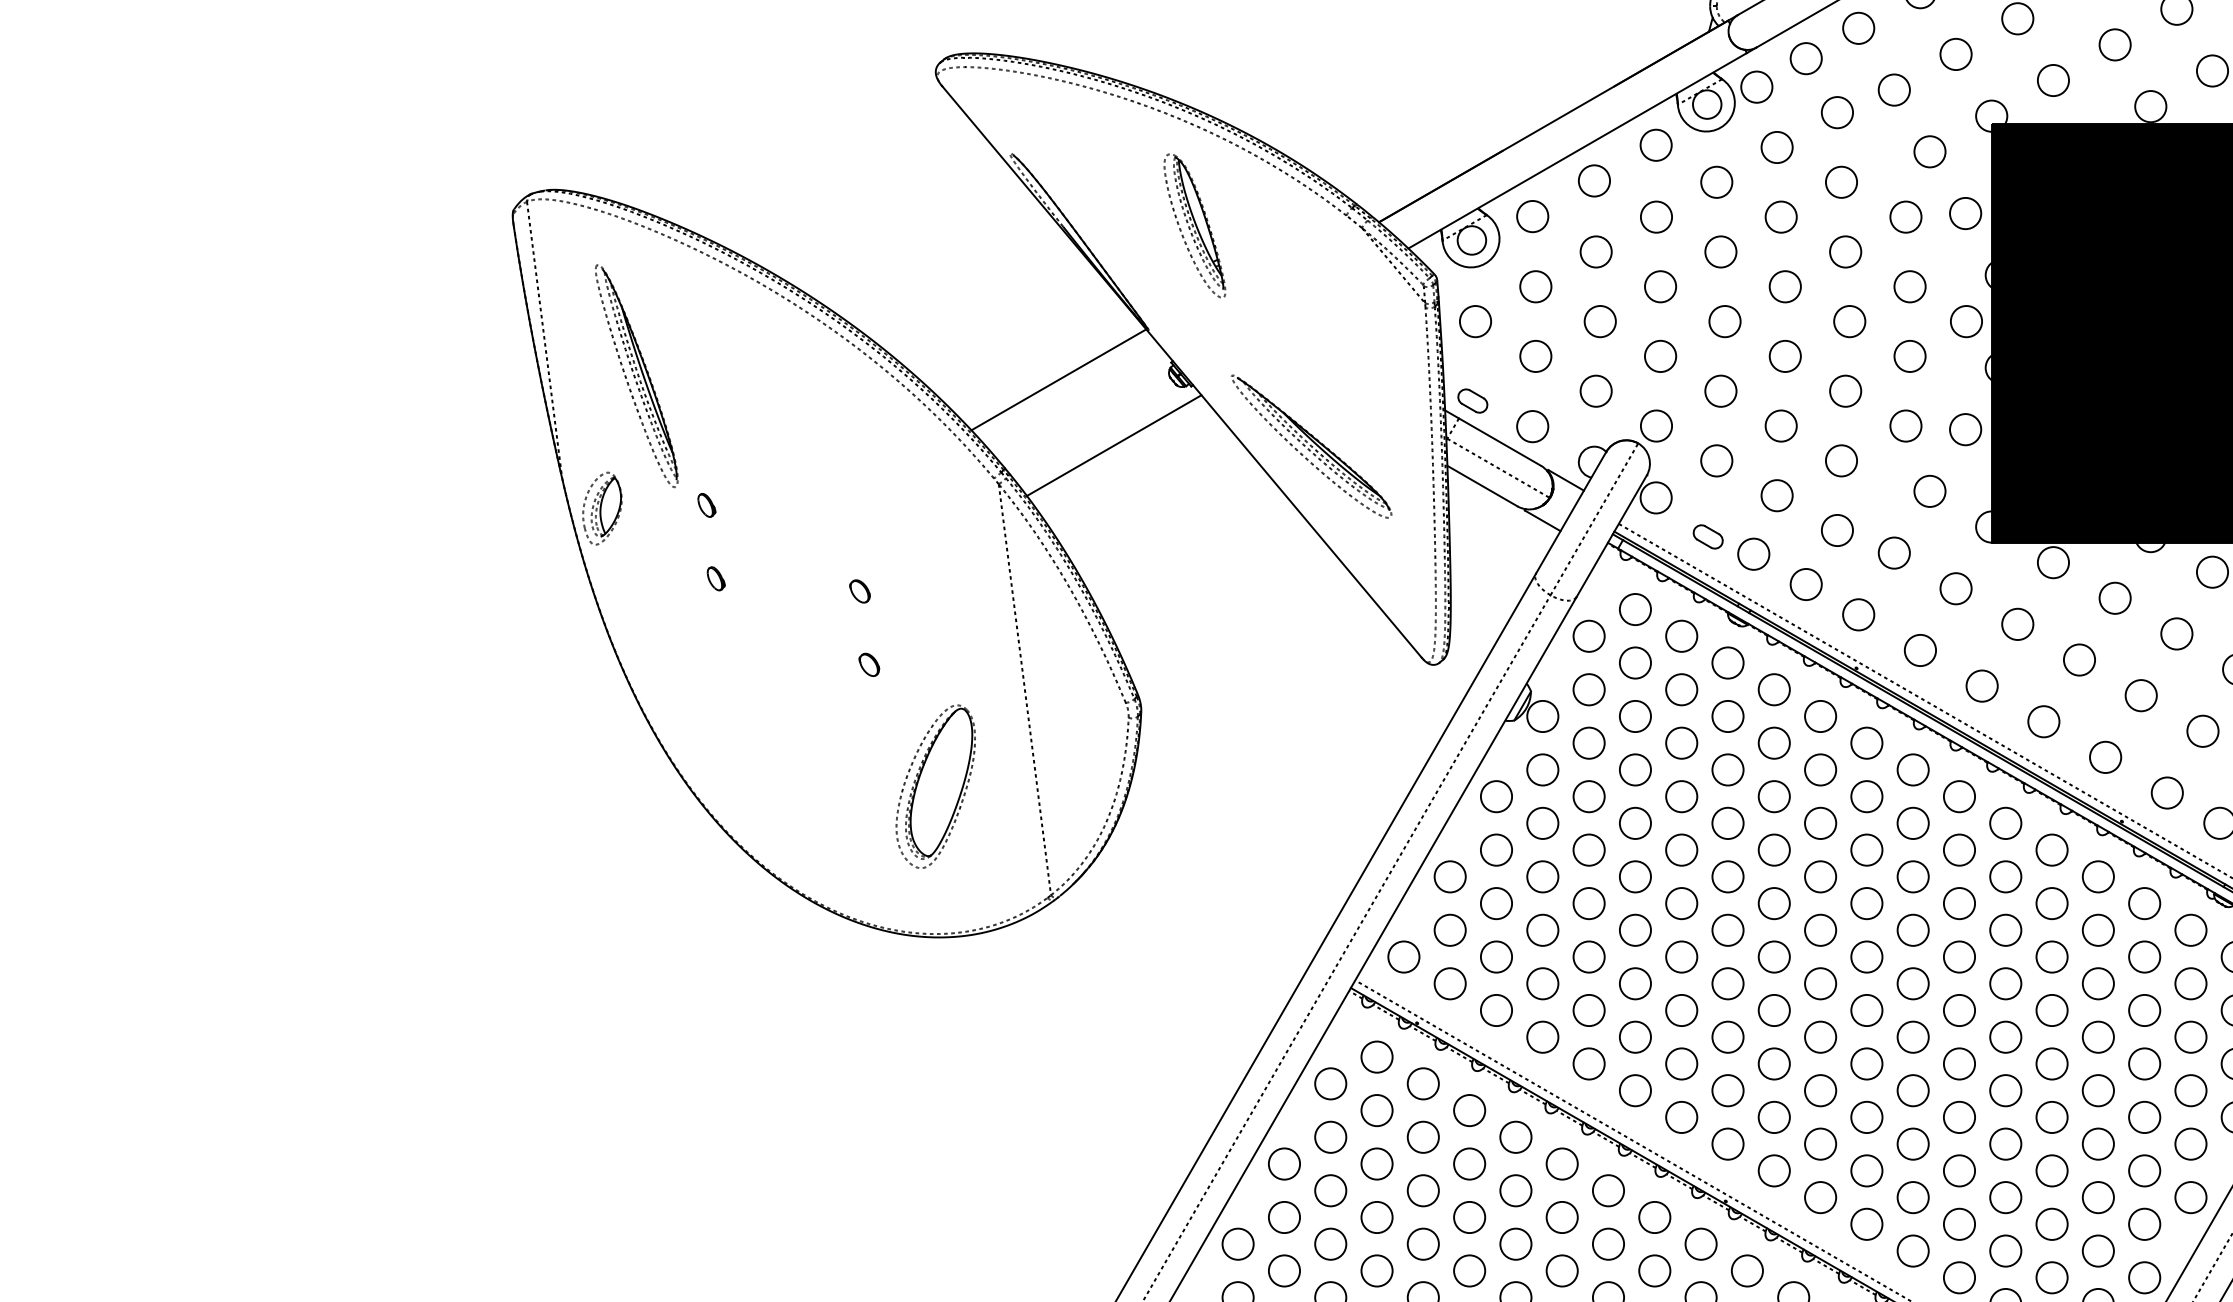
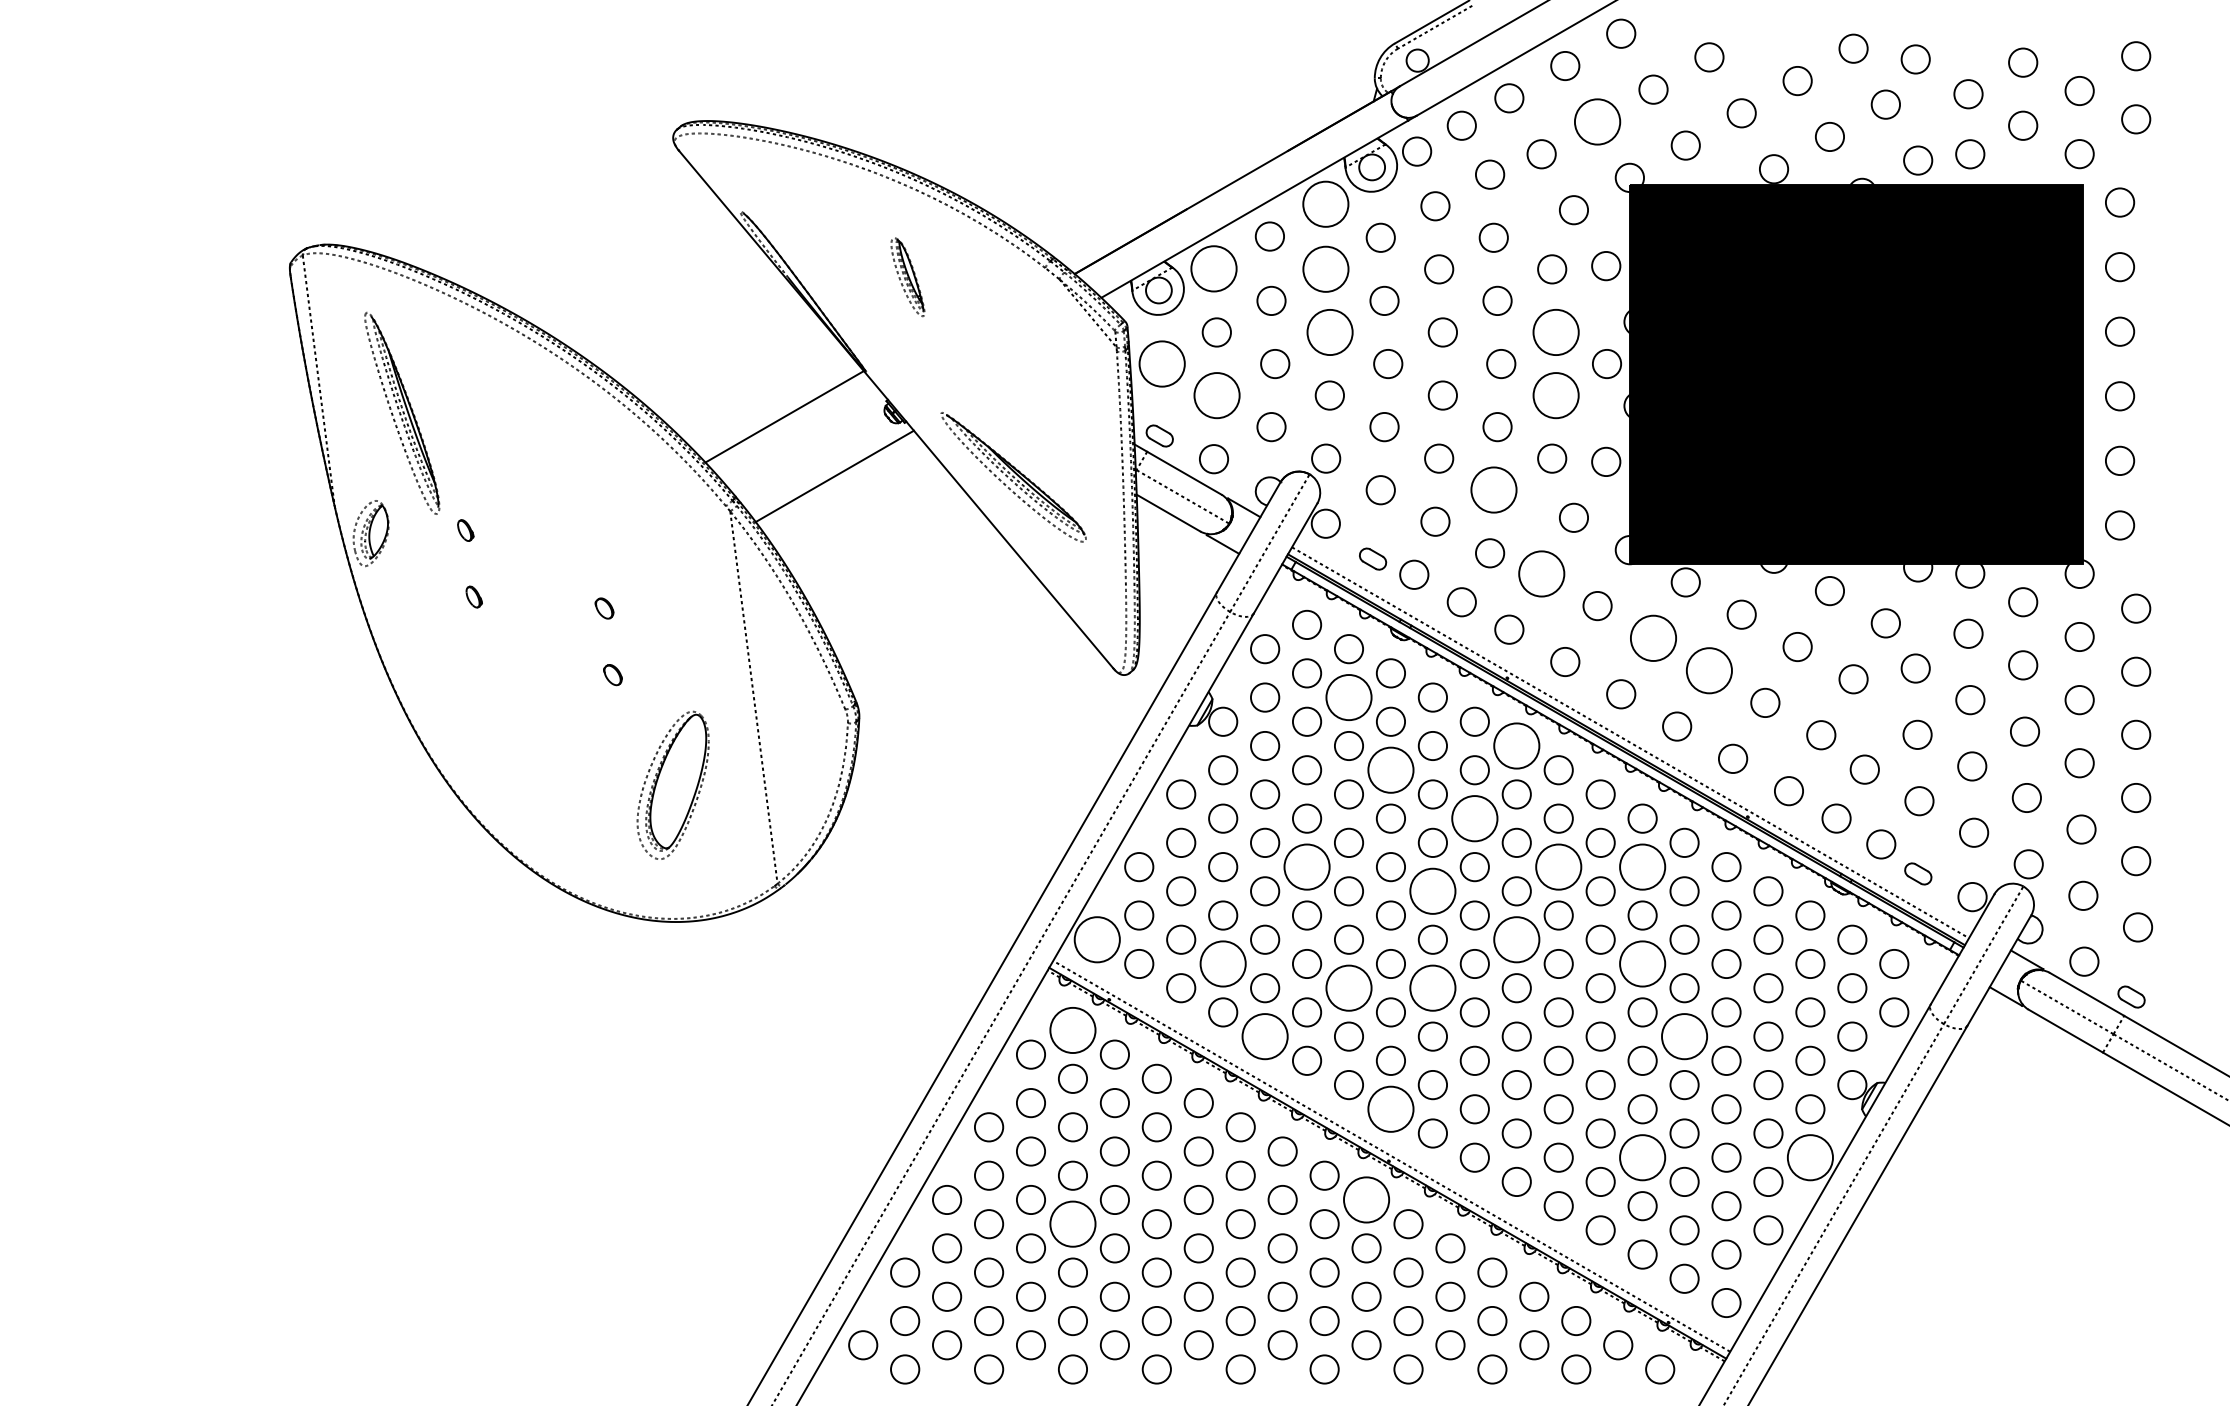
circle: (1955, 53) -> (1597, 121), size x1.6
circle: (1655, 145) -> (1325, 204), size x1.6
circle: (1532, 216) -> (1213, 268), size x1.6
circle: (1656, 217) -> (1326, 269), size x1.6
part: (1194, 225) -> (907, 276), size x0.6
circle: (1660, 286) -> (1329, 332), size x1.6
circle: (1909, 286) -> (1555, 332), size x1.6
circle: (1475, 321) -> (1162, 363), size x1.6
circle: (1535, 356) -> (1216, 395), size x1.6
circle: (1909, 356) -> (1555, 395), size x1.6
circle: (1841, 461) -> (1493, 490), size x1.6
circle: (1894, 552) -> (1541, 573), size x1.6
circle: (2017, 624) -> (1653, 638), size x1.6
circle: (2079, 659) -> (1709, 670), size x1.6
circle: (1681, 689) -> (1348, 697), size x1.6
circle: (1866, 742) -> (1516, 745), size x1.6
circle: (1727, 770) -> (1390, 770), size x1.6
circle: (1820, 823) -> (1474, 818), size x1.6
circle: (1634, 877) -> (1306, 867), size x1.6
circle: (1912, 877) -> (1558, 867), size x1.6
circle: (2005, 877) -> (1642, 867), size x1.6
circle: (1773, 903) -> (1432, 891), size x1.6
circle: (1404, 956) -> (1097, 939), size x1.6
circle: (1866, 956) -> (1516, 939), size x1.6
circle: (1543, 983) -> (1223, 963), size x1.6
circle: (2005, 983) -> (1642, 963), size x1.6
circle: (1681, 1010) -> (1348, 988), size x1.6
circle: (1773, 1010) -> (1432, 988), size x1.6
circle: (1376, 1057) -> (1072, 1030), size x1.6
circle: (1589, 1063) -> (1265, 1036), size x1.6
circle: (2051, 1063) -> (1684, 1036), size x1.6
circle: (1727, 1144) -> (1390, 1109), size x1.6
circle: (2005, 1197) -> (1642, 1157), size x1.6
circle: (2191, 1197) -> (1810, 1157), size x1.6
circle: (1701, 1243) -> (1366, 1199), size x1.6
circle: (1376, 1271) -> (1072, 1224), size x1.6

